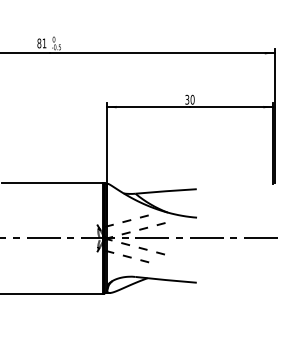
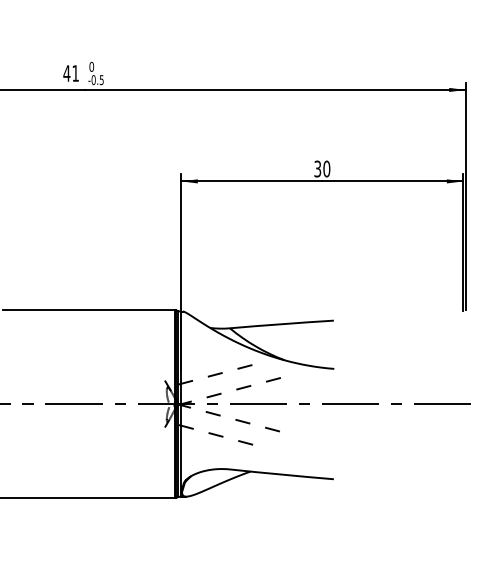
text: (39, 43) -> (67, 73), 81 -> 41

